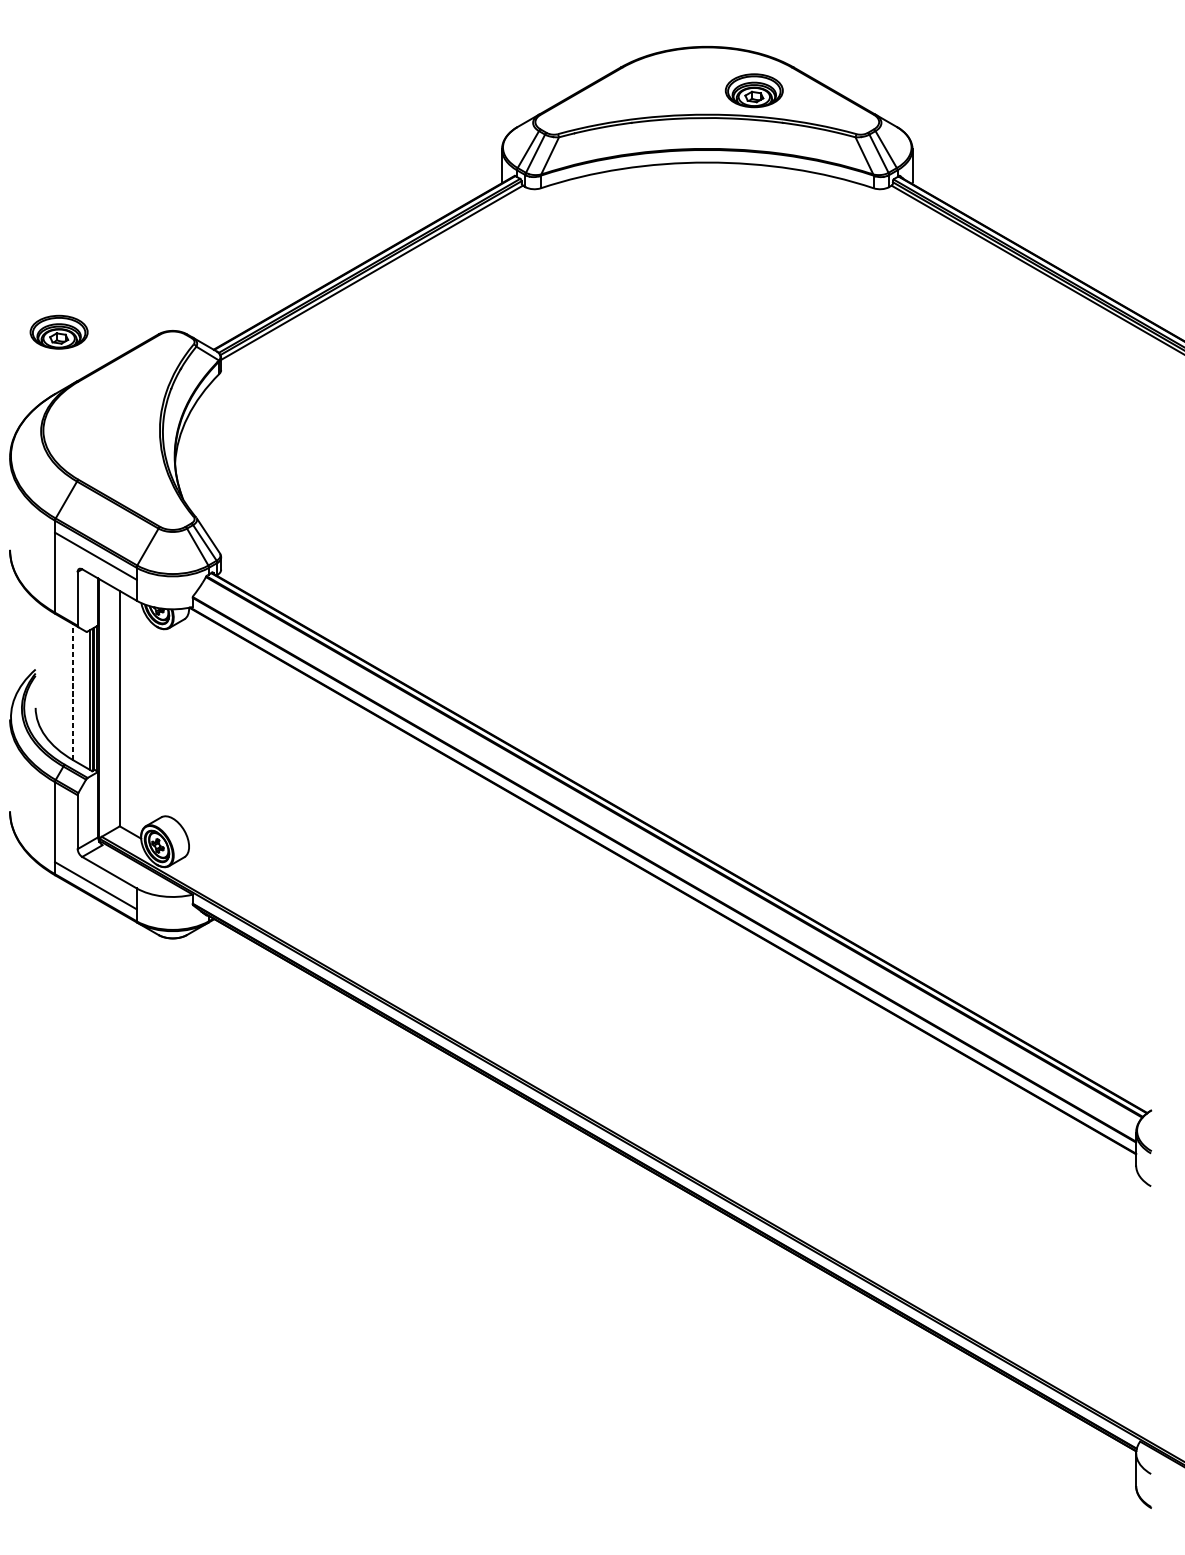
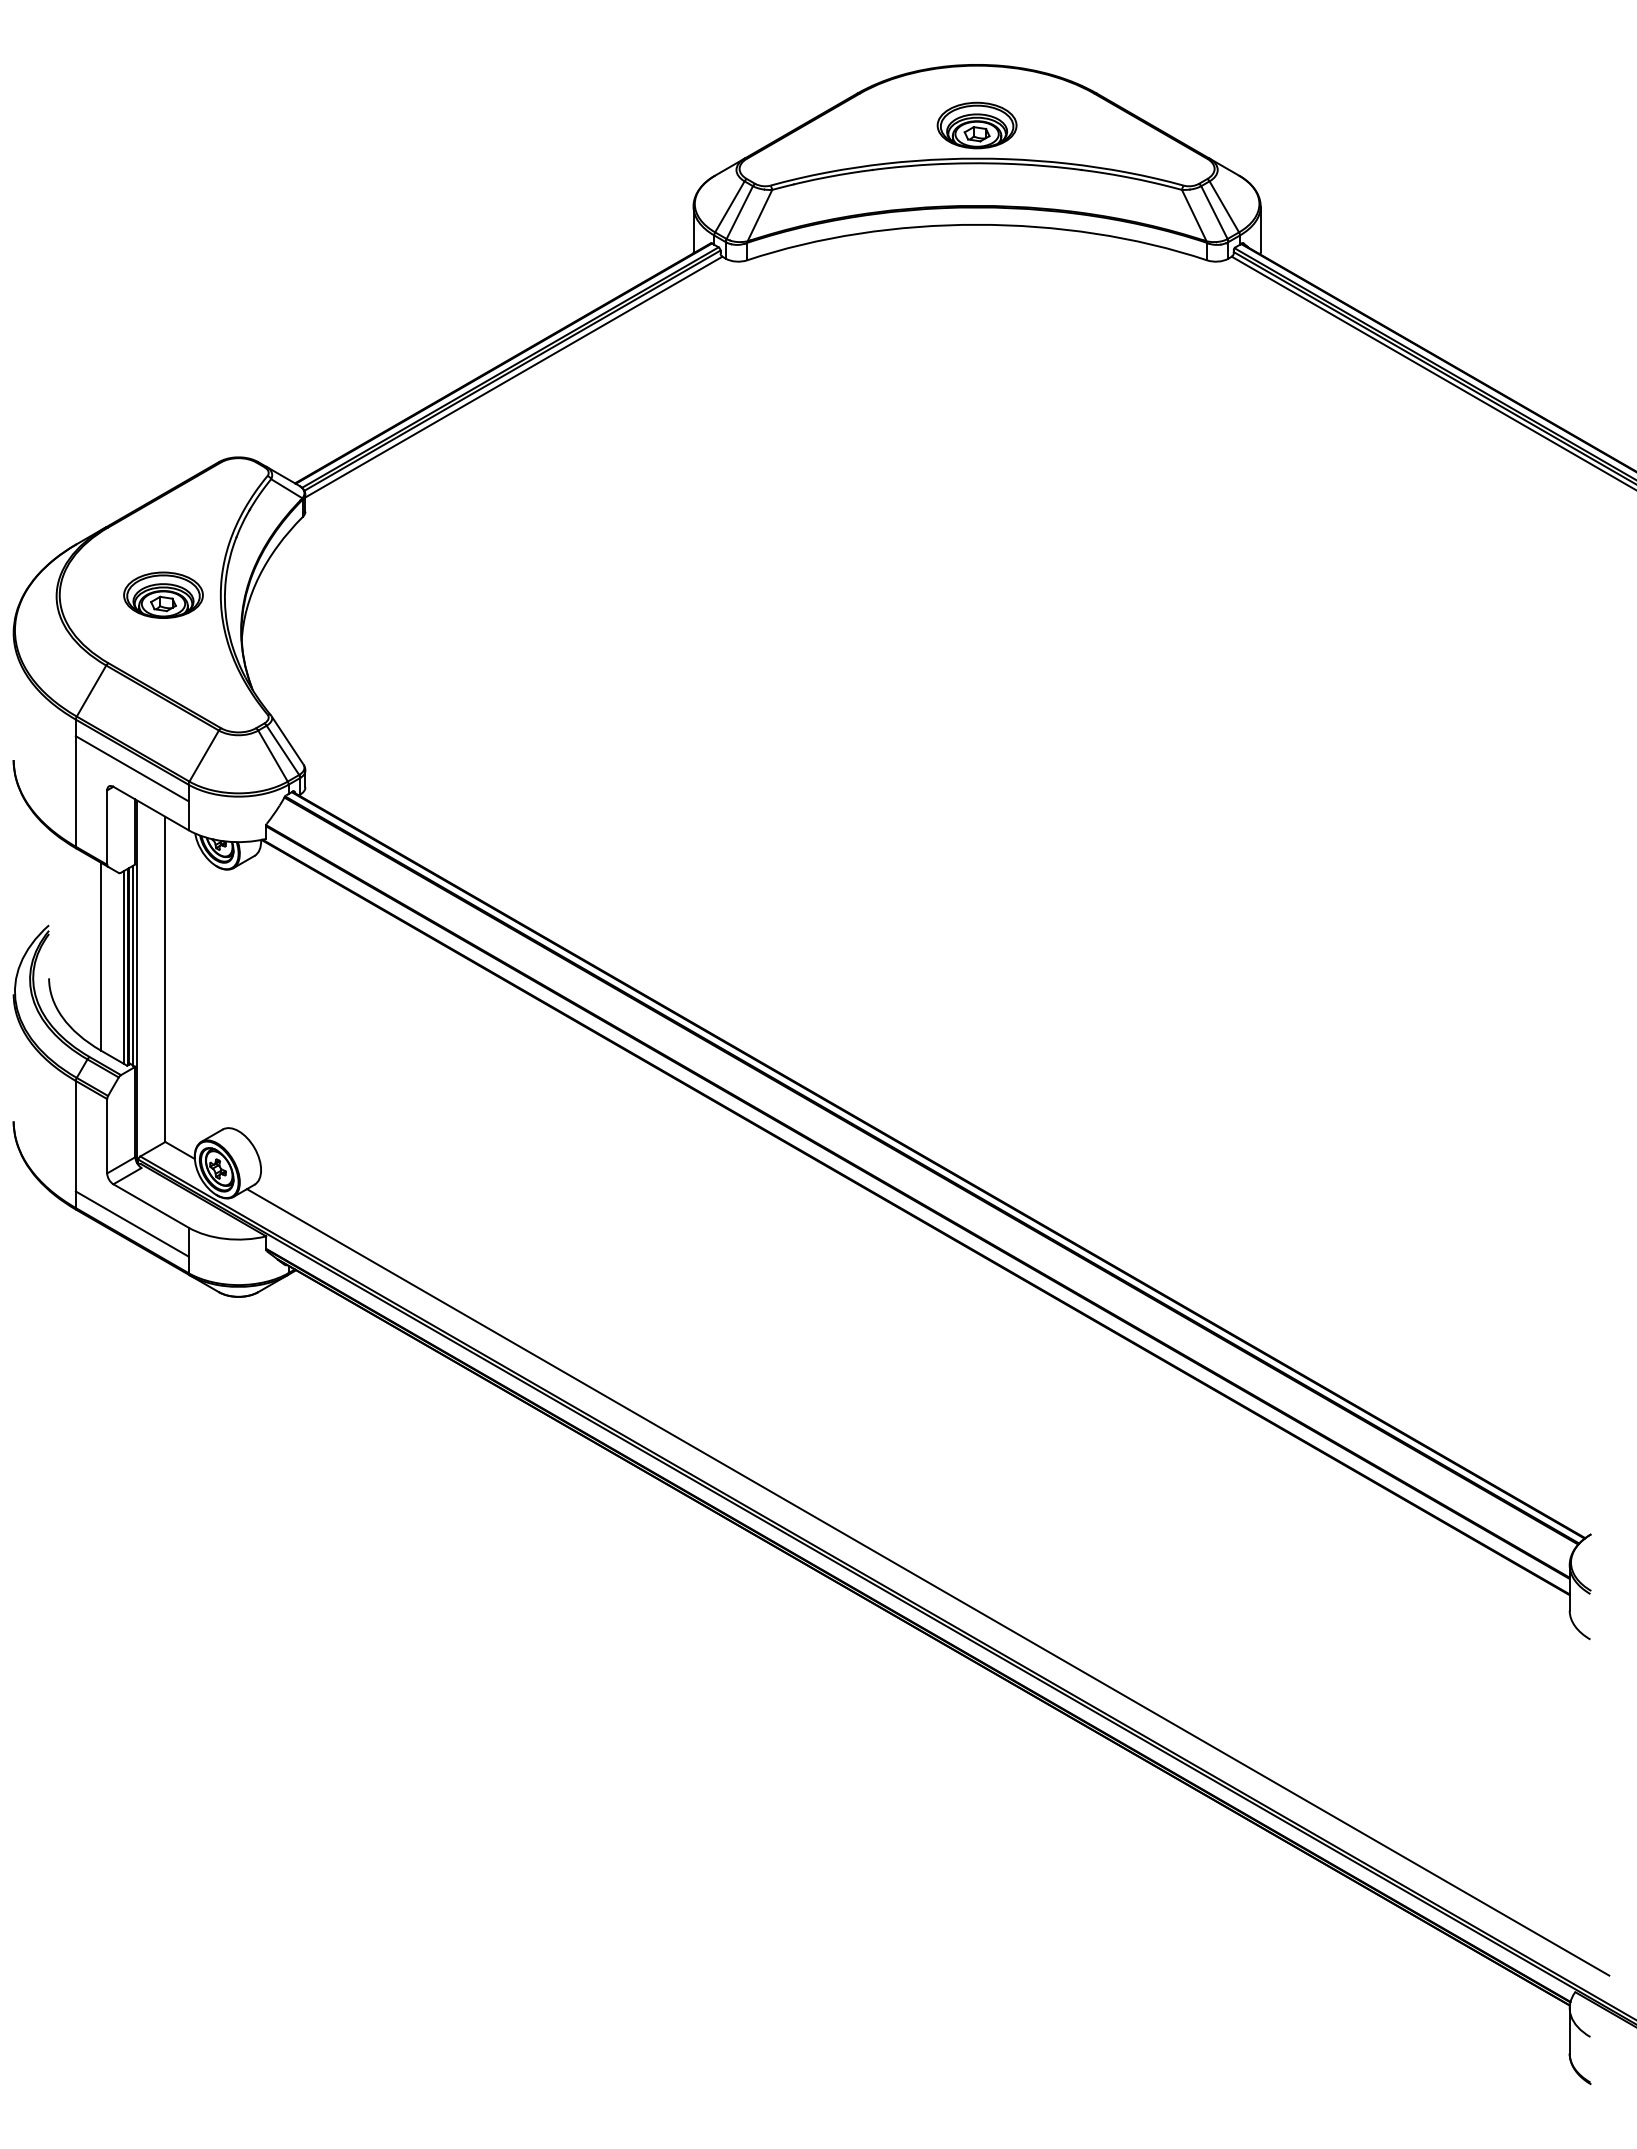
part: (753, 90) -> (976, 125), moved
part: (59, 331) -> (163, 594), moved
line: (72, 692) -> (100, 956), dashed -> solid
line: (672, 1145) -> (928, 1582), added

